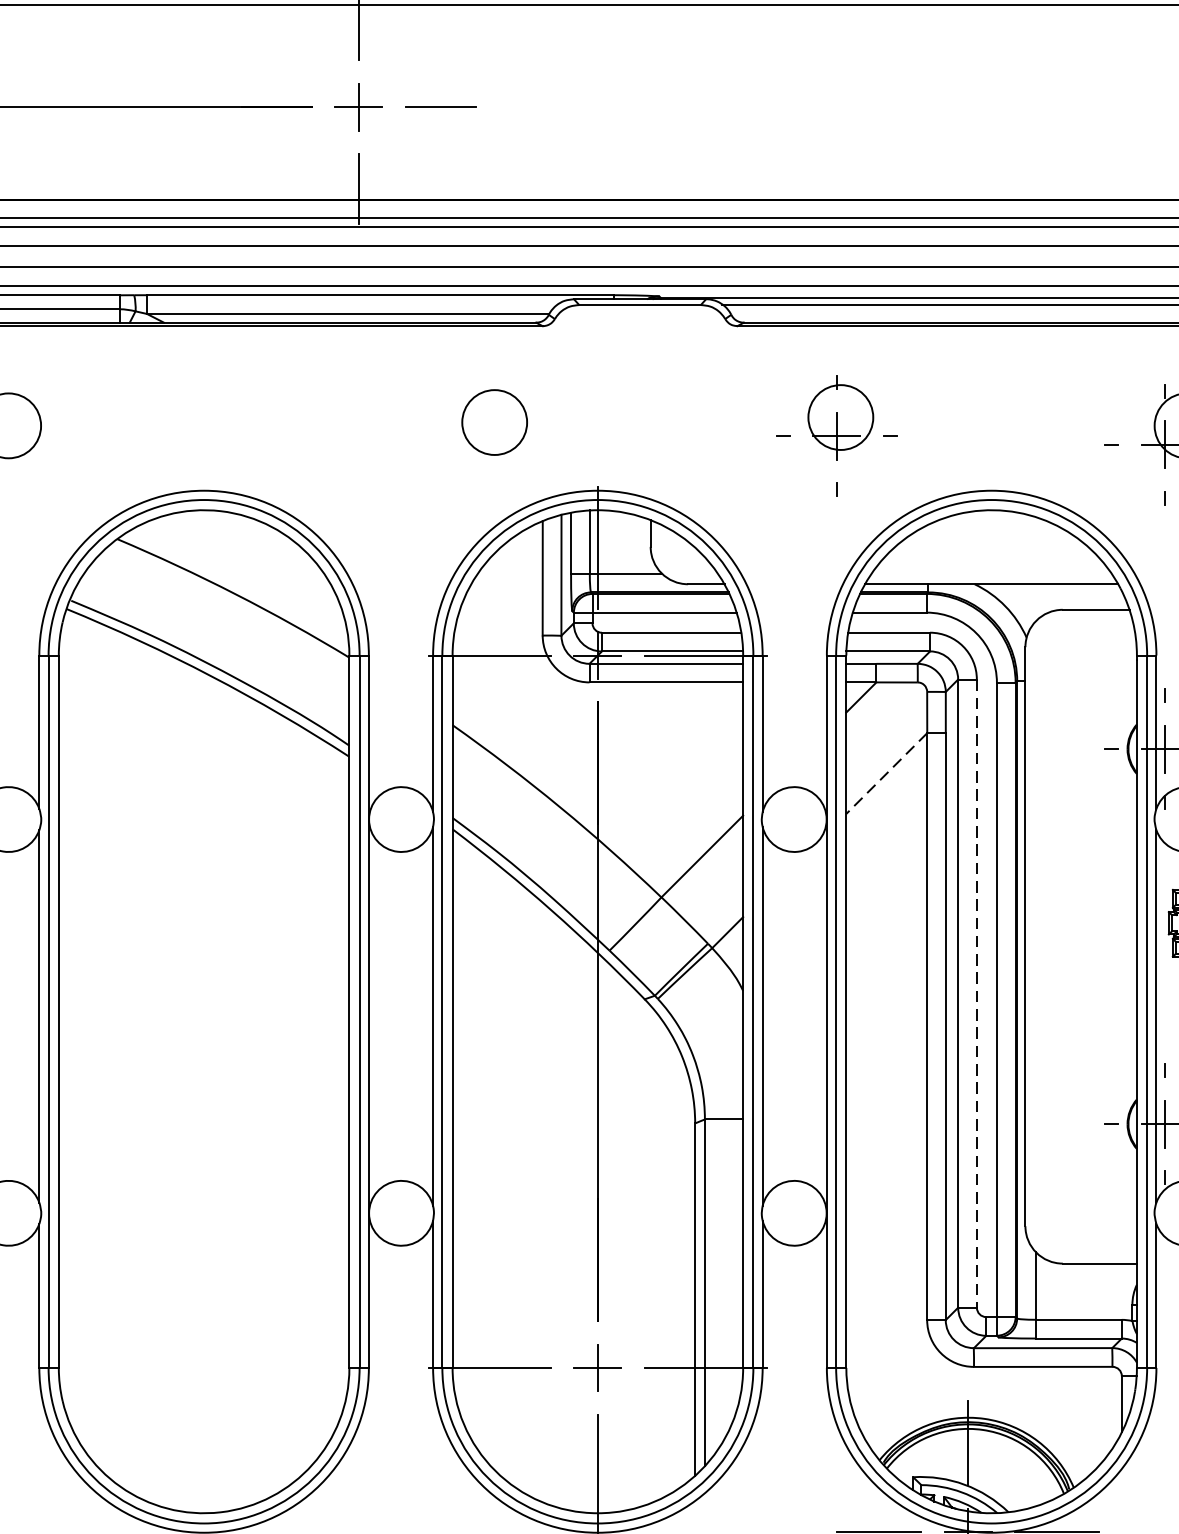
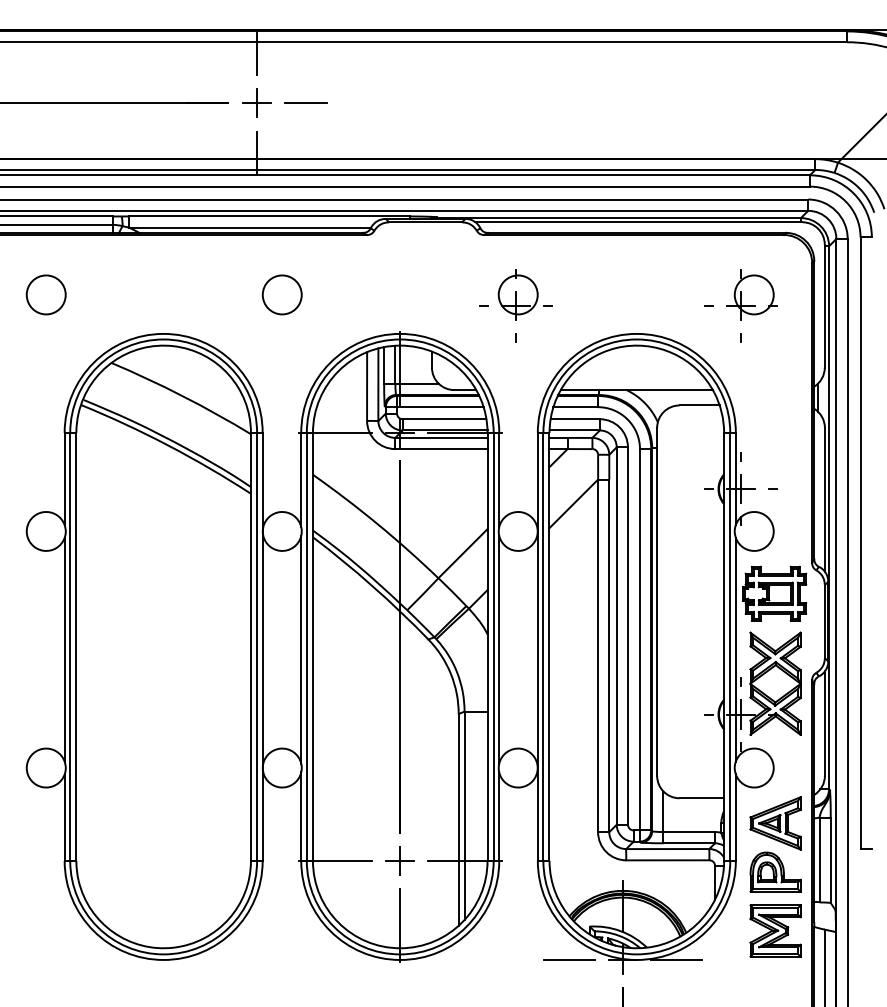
circle: (493, 421) -> (281, 294), moved
part: (836, 435) -> (515, 305), moved
line: (886, 774) -> (573, 504), dashed -> solid
line: (976, 994) -> (627, 636), dashed -> solid

